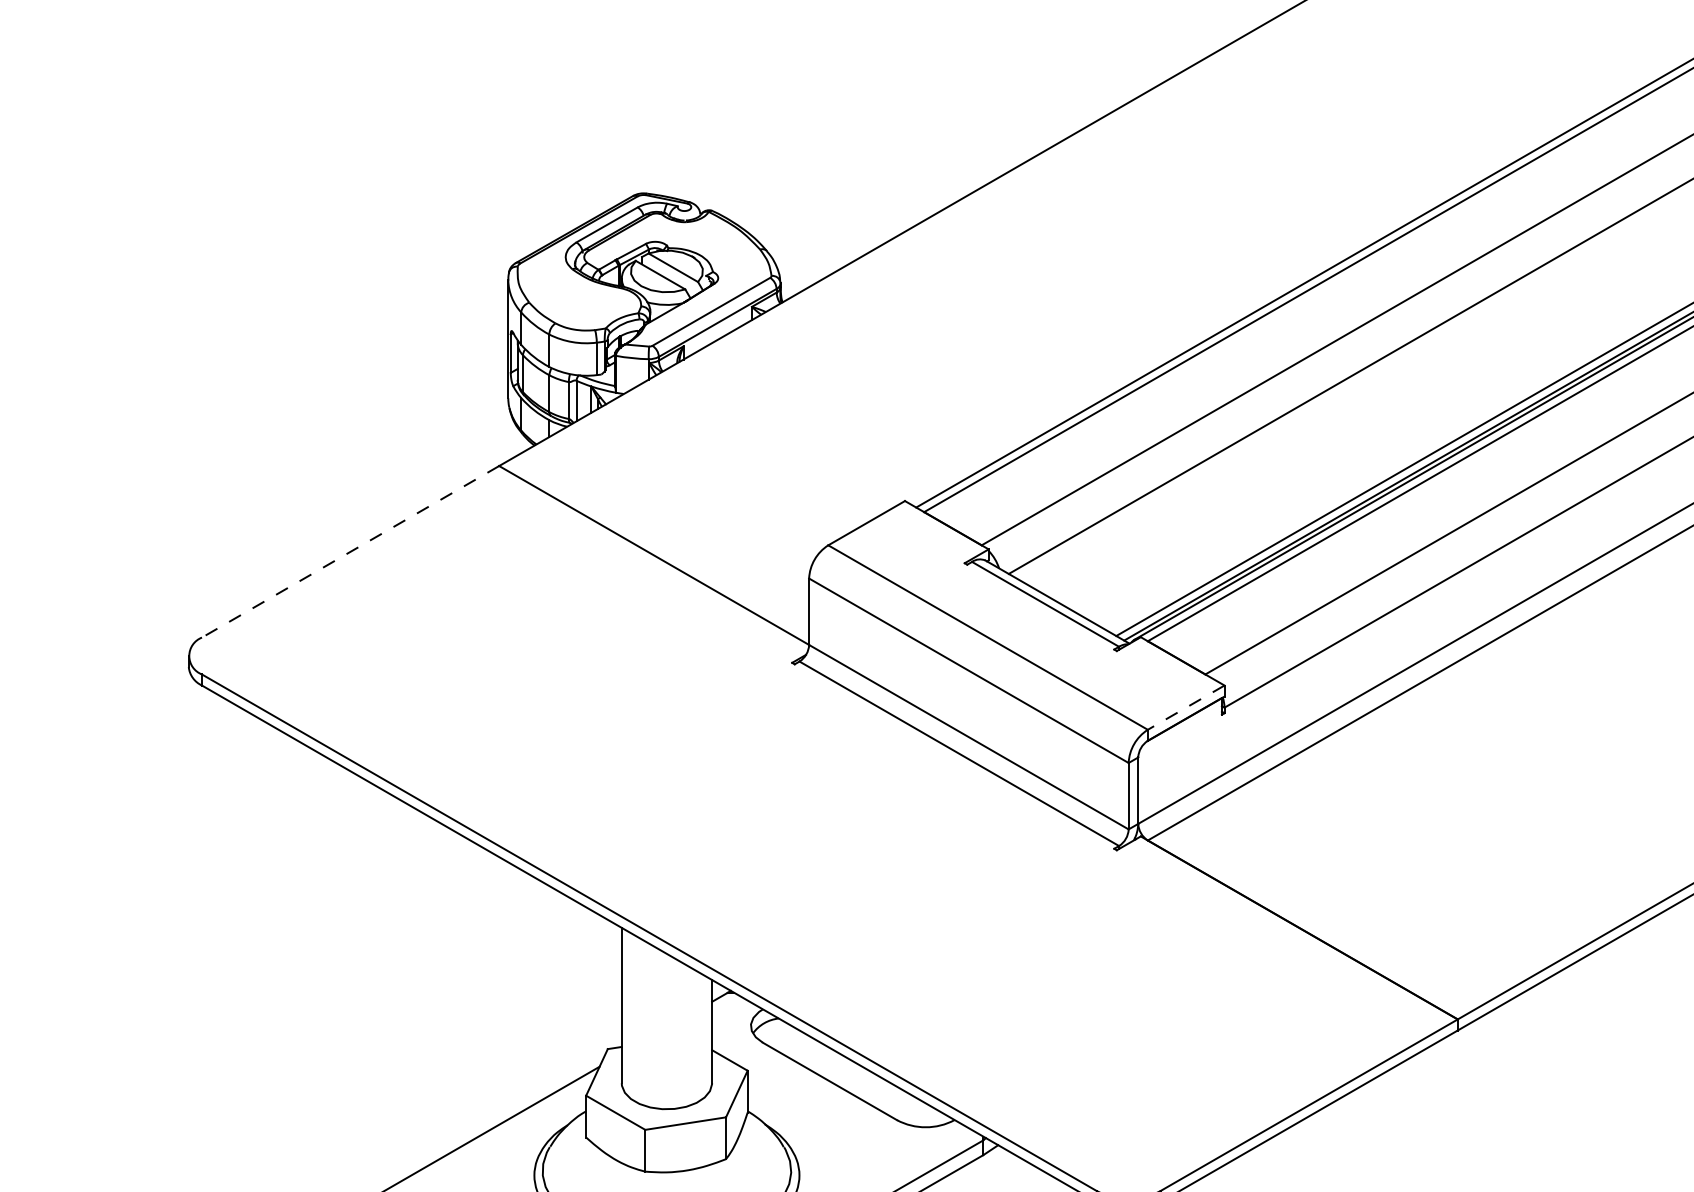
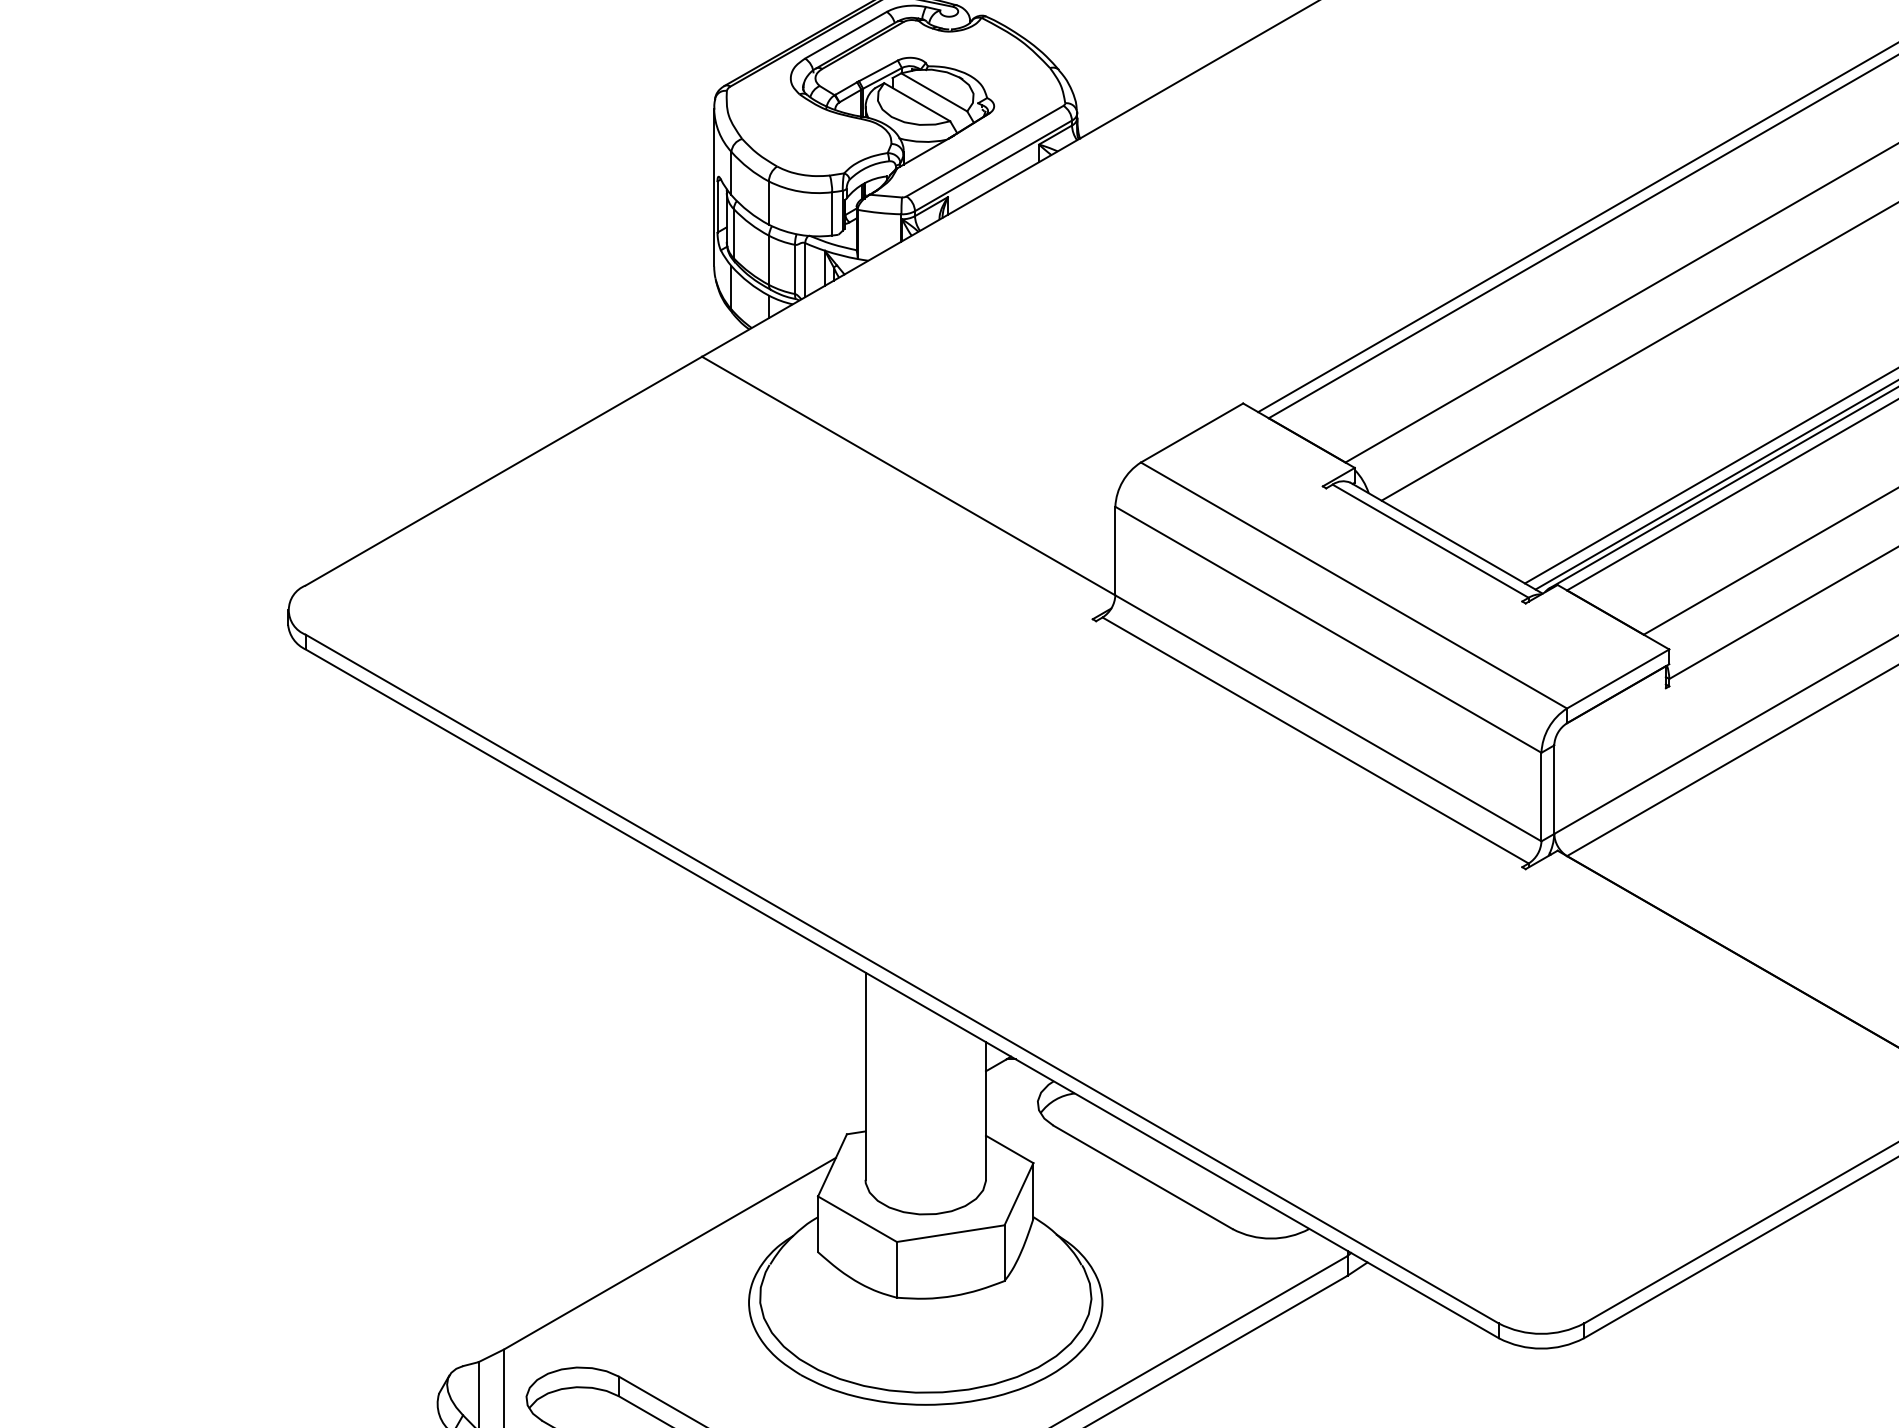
line: (350, 551) -> (503, 470), dashed -> solid
line: (1185, 707) -> (1617, 678), dashed -> solid

